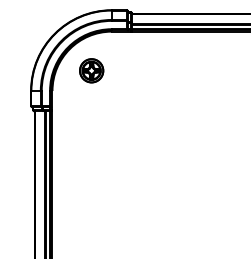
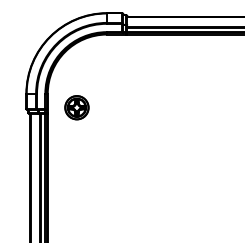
part: (91, 70) -> (76, 107), moved

